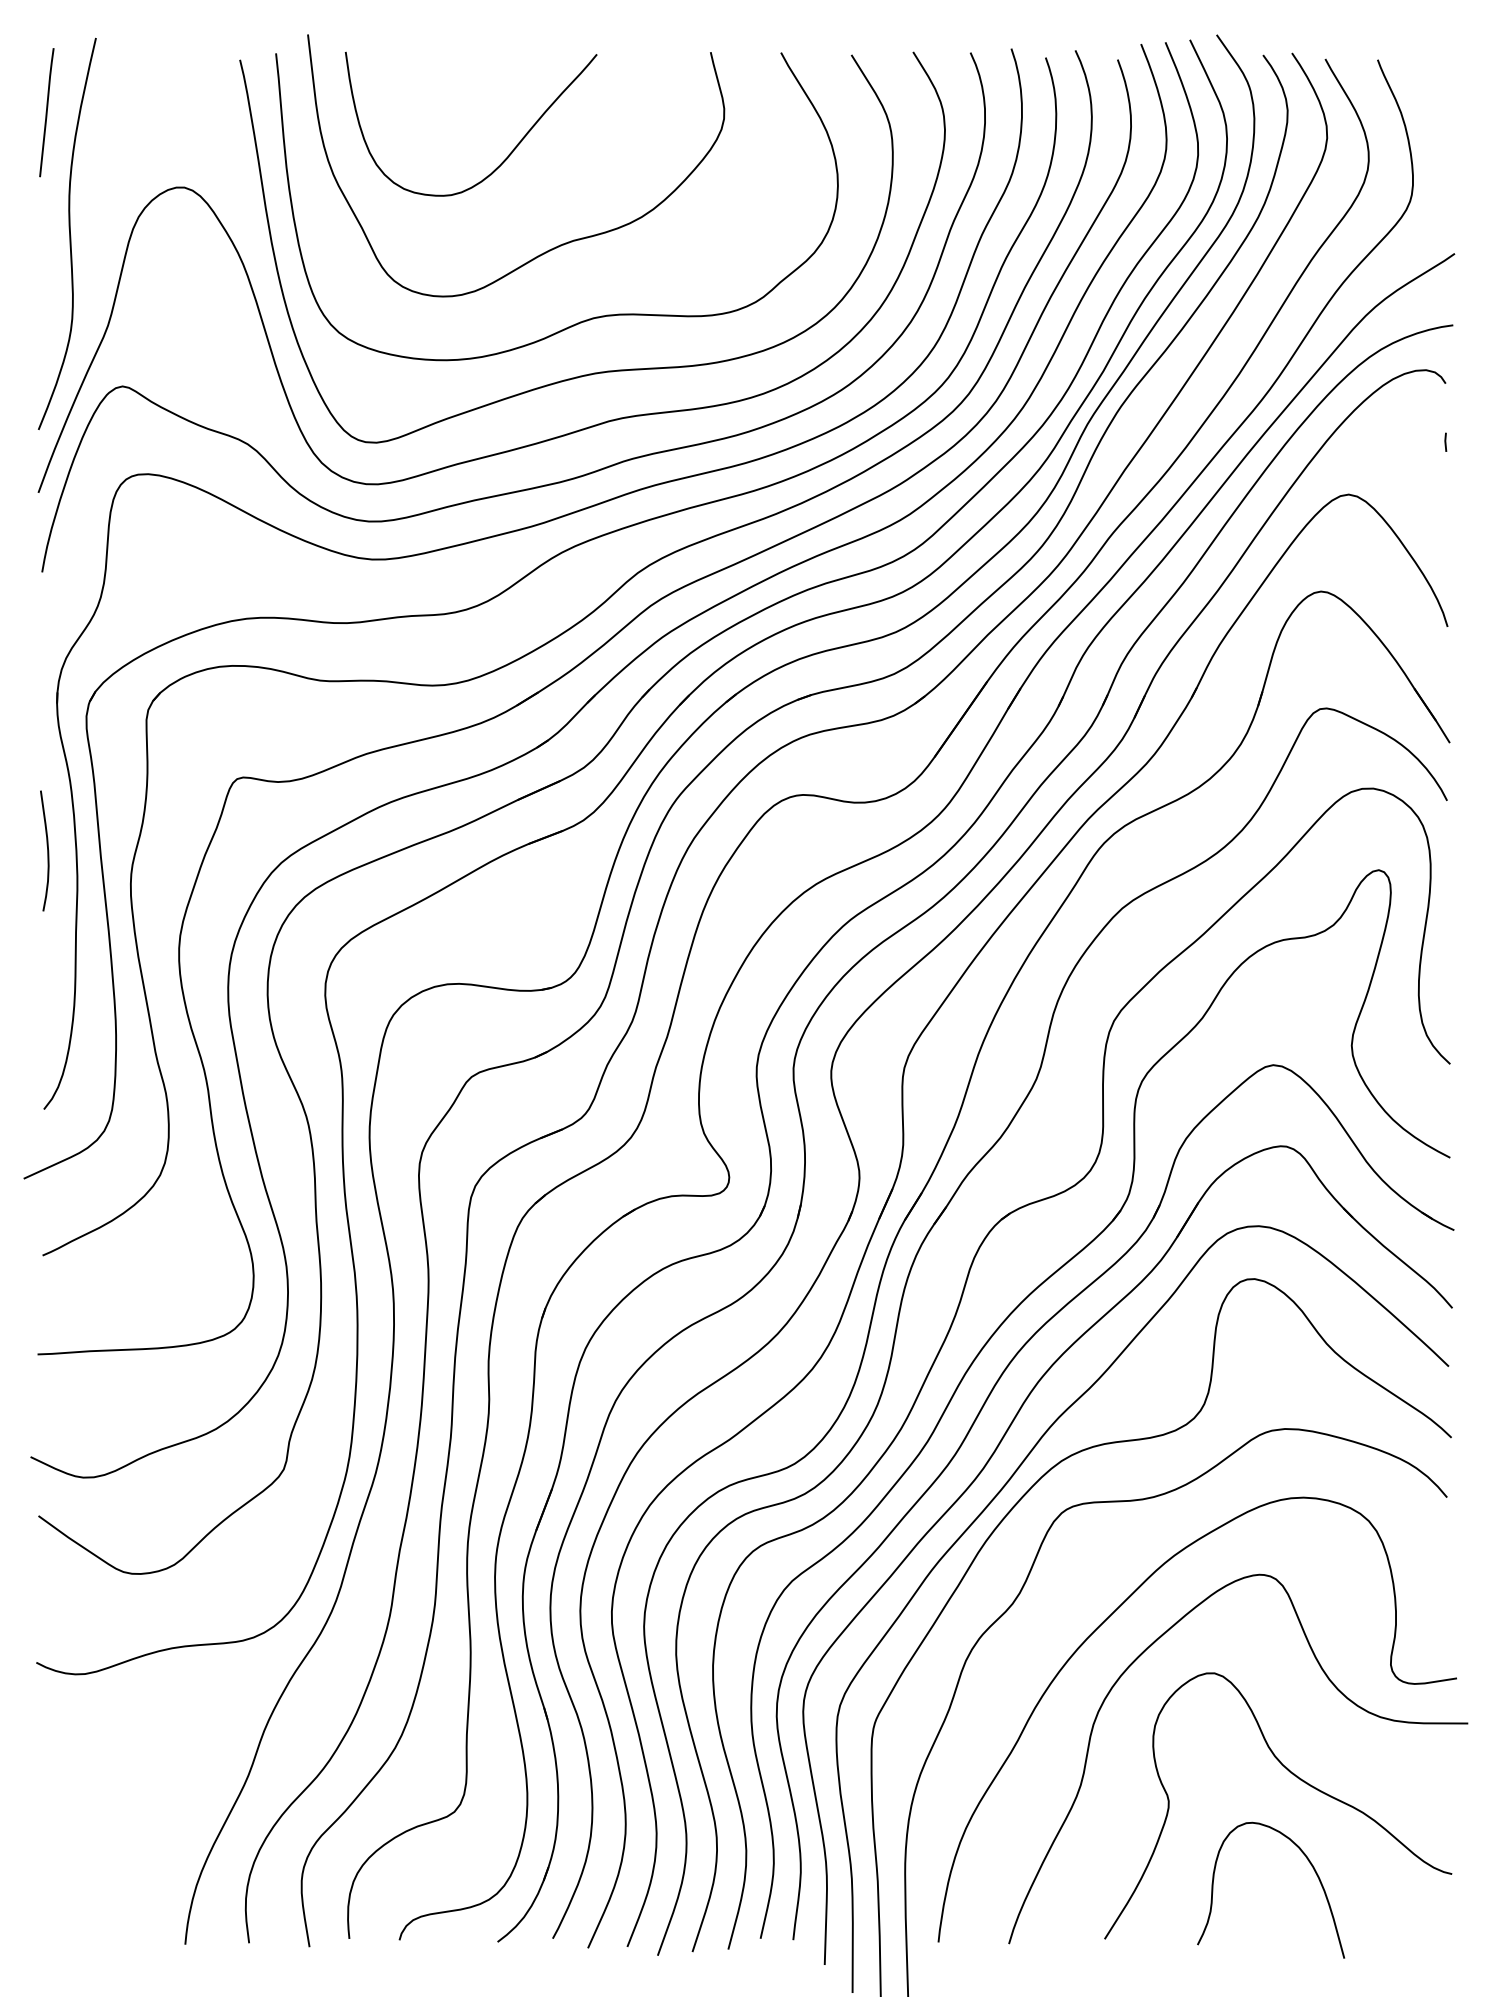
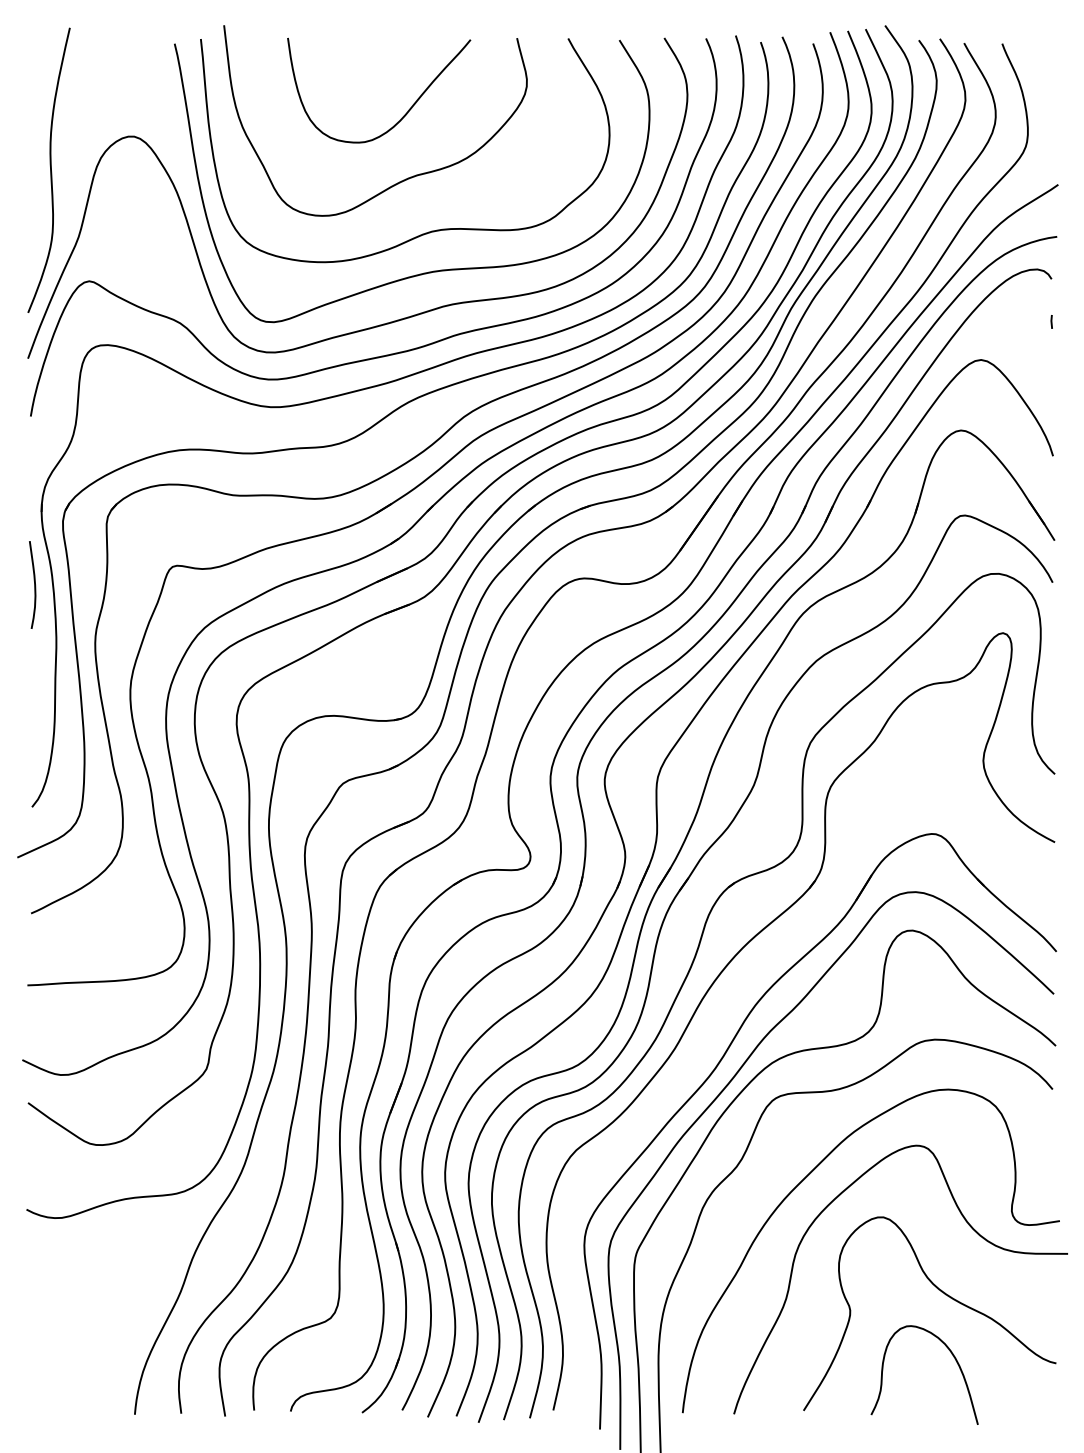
line: (46, 112) -> (33, 82), removed
curve: (508, 154) -> (406, 112), moved
curve: (47, 850) -> (34, 584), moved
part: (975, 1422) -> (709, 1034), removed

